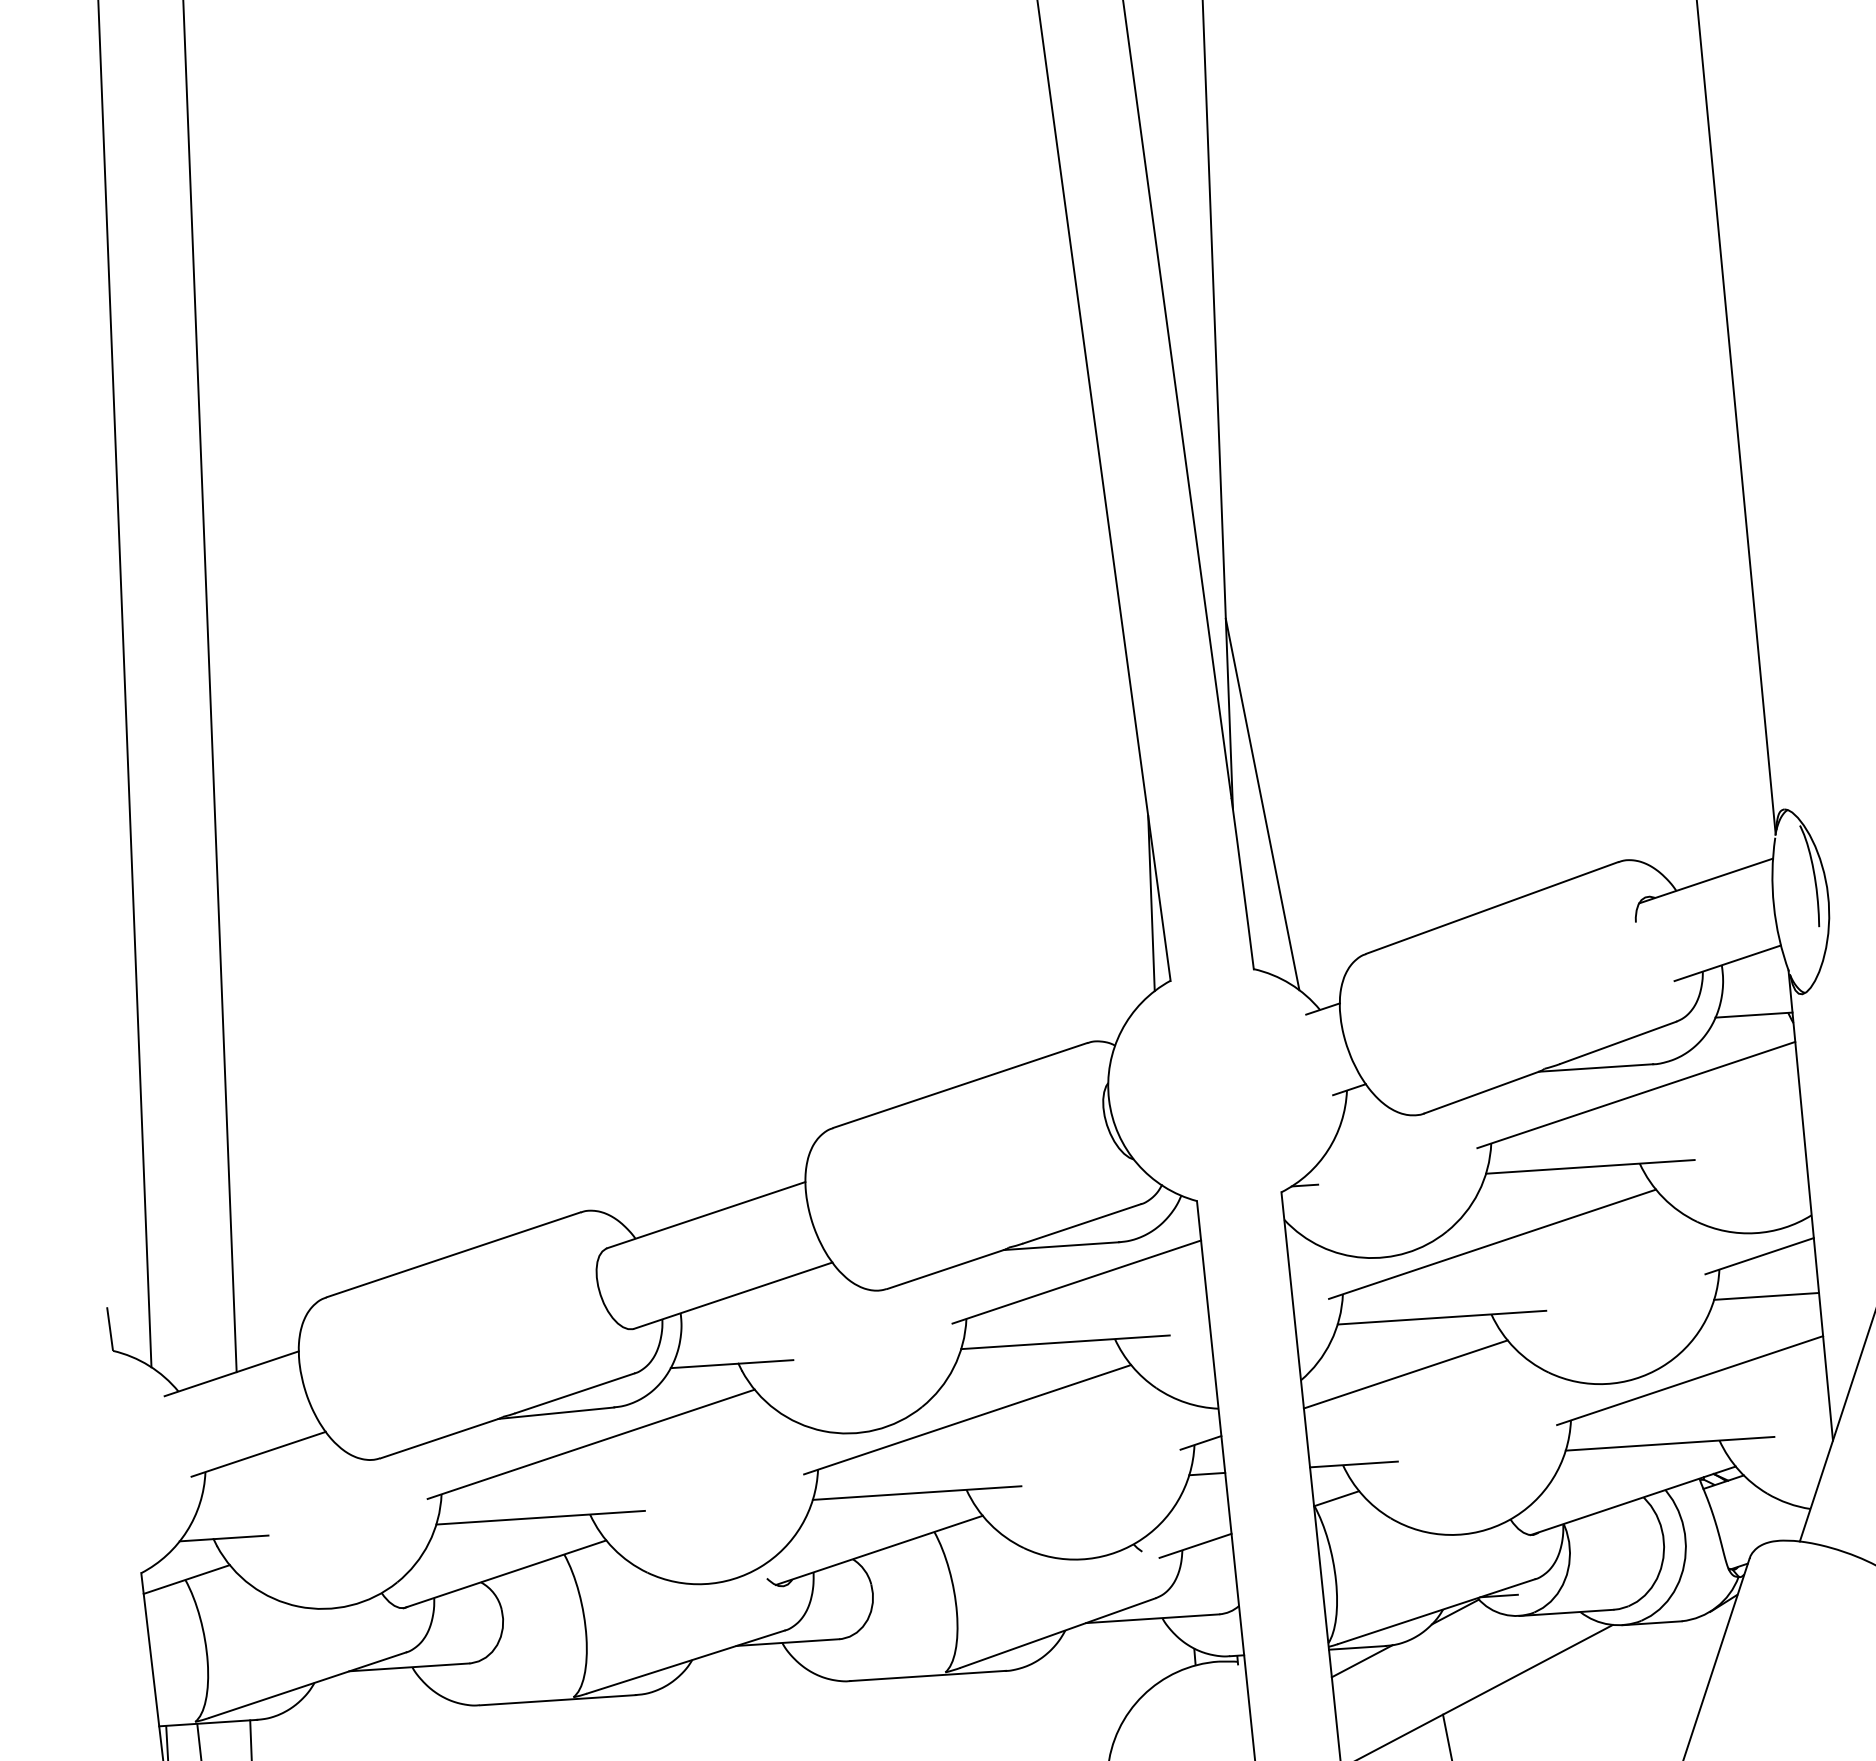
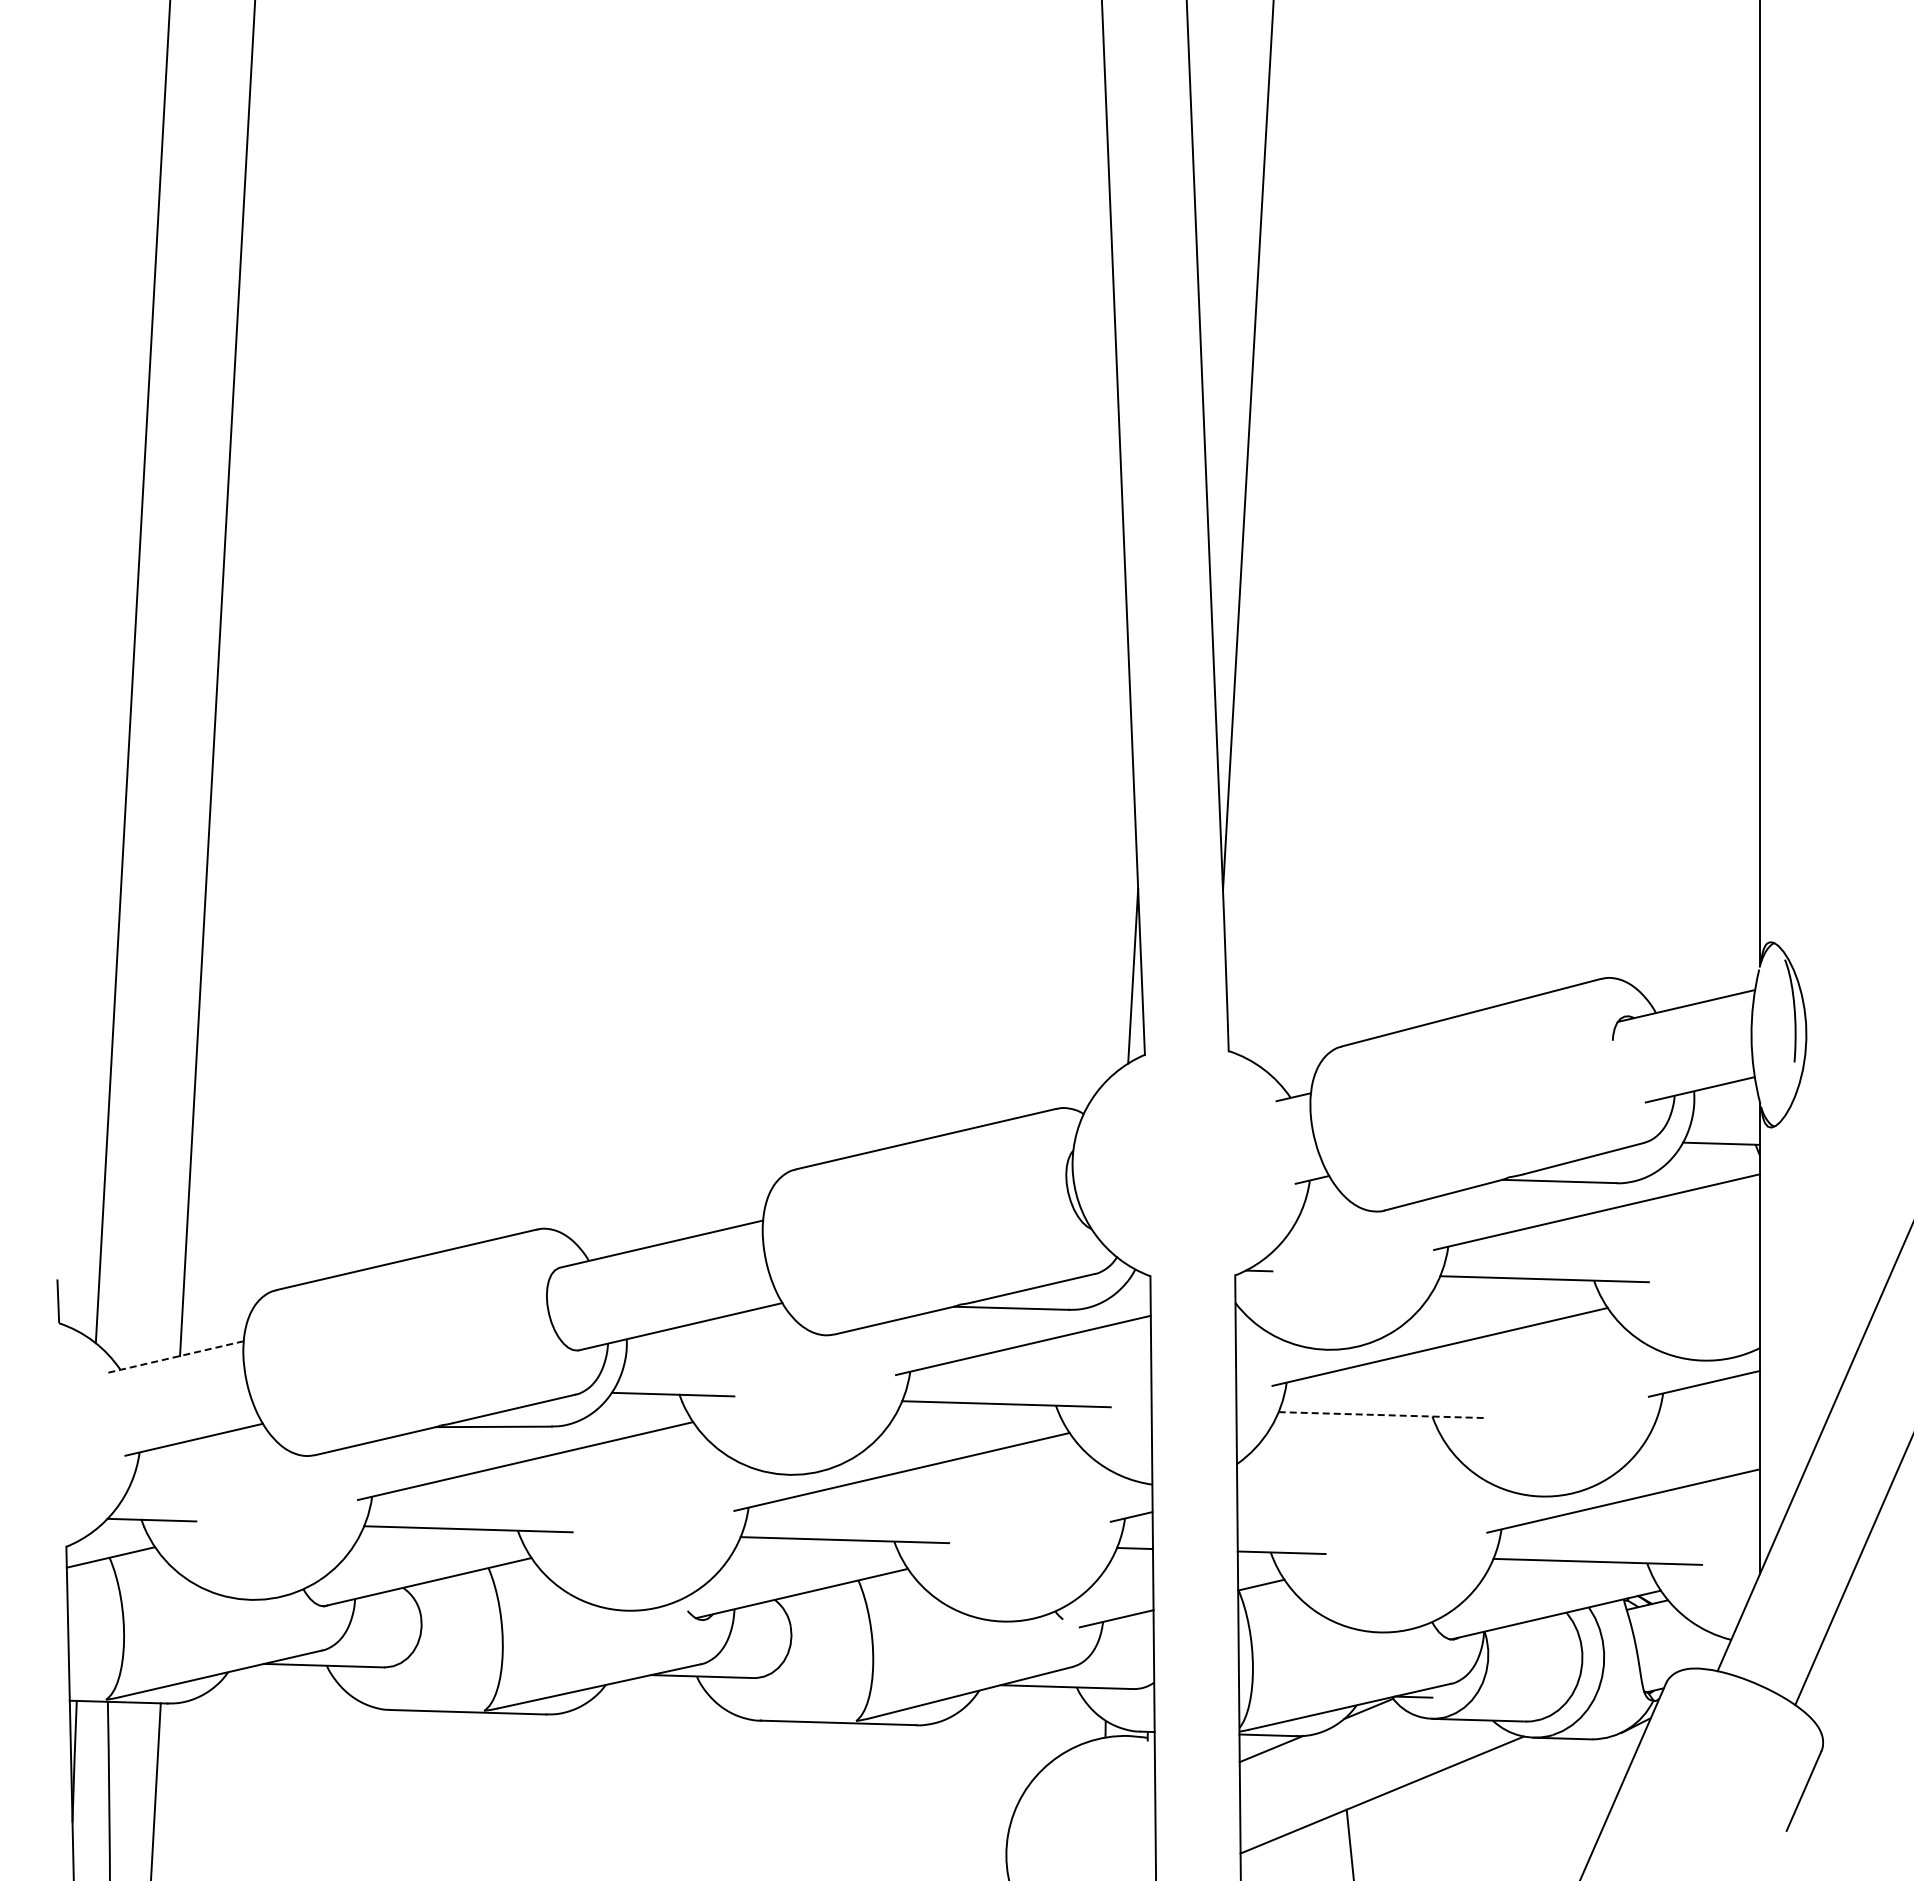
line: (1262, 804) -> (1252, 888), removed
line: (1766, 1296) -> (1707, 1424), removed
line: (1442, 1317) -> (1383, 1415), solid -> dashed
line: (1405, 1373) -> (1341, 1467), removed
line: (231, 1374) -> (174, 1357), solid -> dashed

